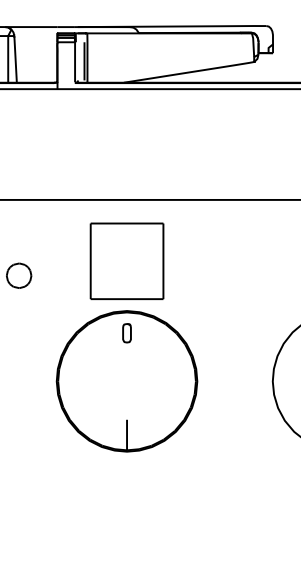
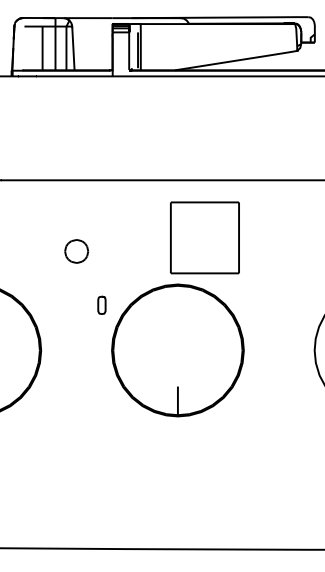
part: (126, 260) -> (204, 237), moved
part: (126, 332) -> (101, 304), moved

